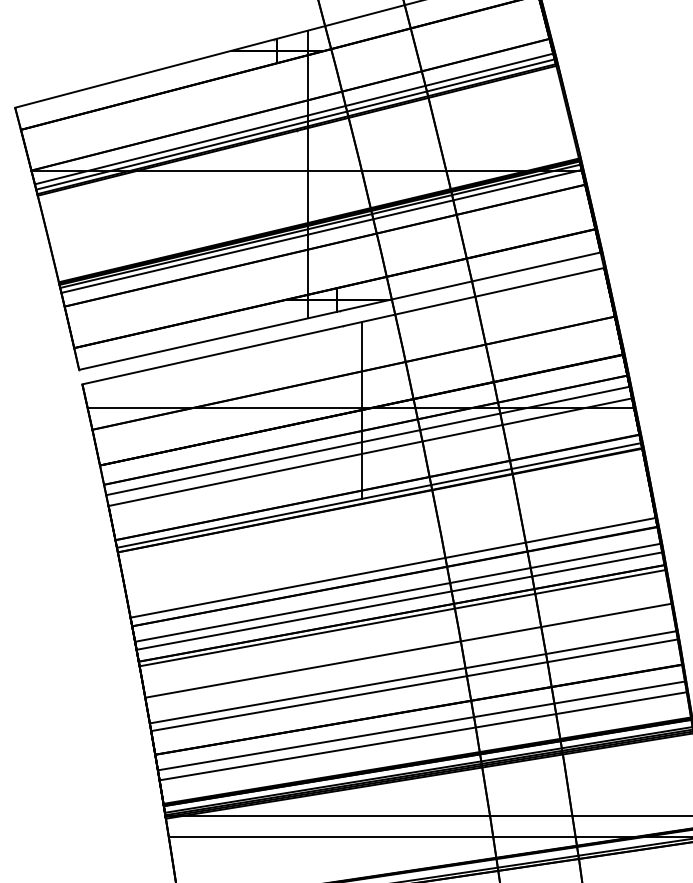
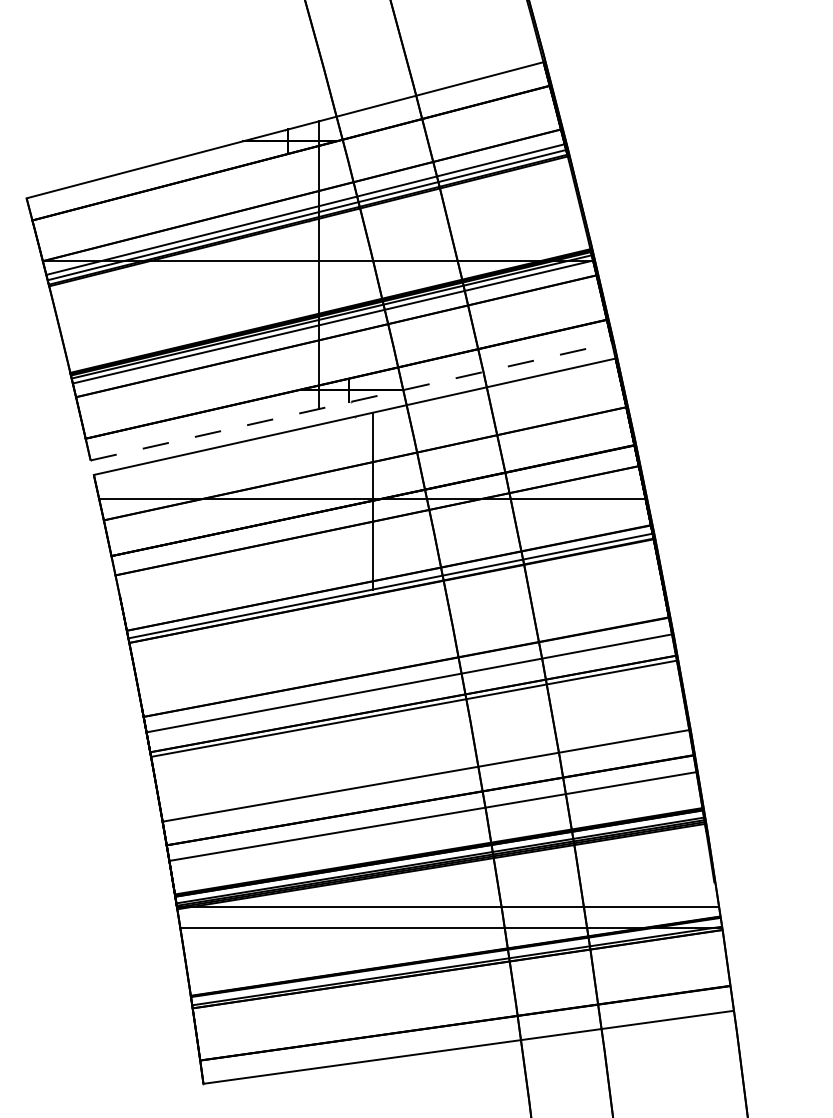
line: (340, 310) -> (351, 401), solid -> dashed
line: (368, 440) -> (379, 531), removed
line: (370, 451) -> (381, 542), removed
line: (393, 567) -> (404, 658), removed
line: (399, 600) -> (410, 691), removed
line: (408, 650) -> (419, 741), removed
line: (413, 676) -> (424, 767), removed
line: (423, 735) -> (434, 826), removed

